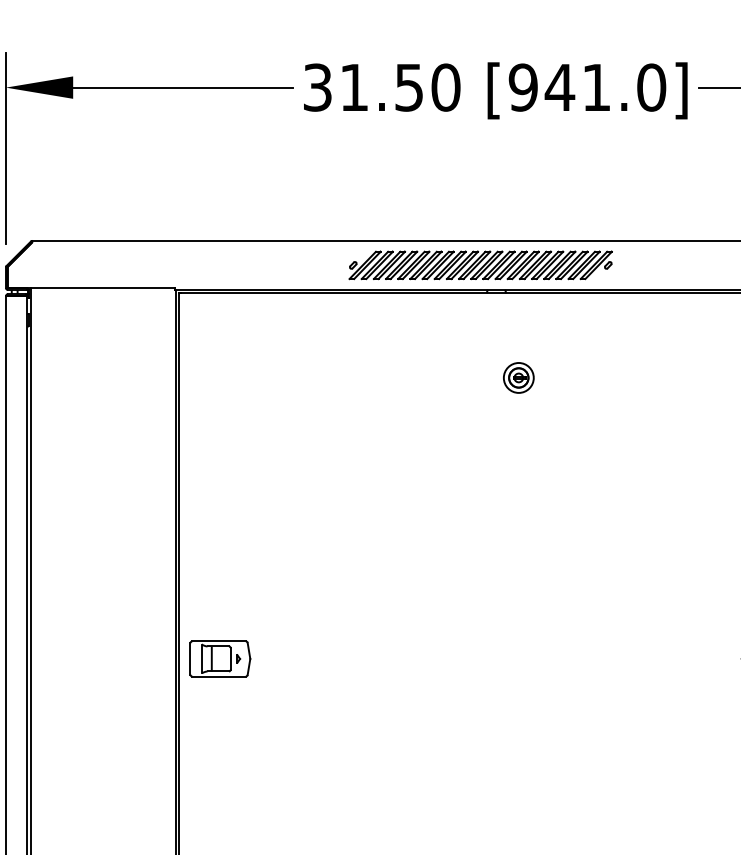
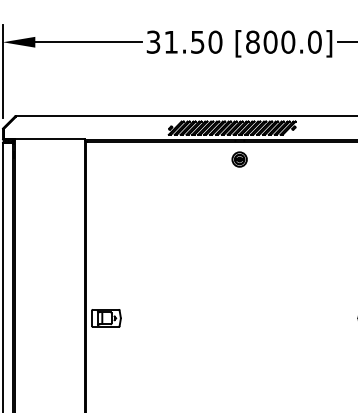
text: (559, 86) -> (270, 41), [941.0] -> [800.0]
part: (518, 377) -> (239, 159), moved

